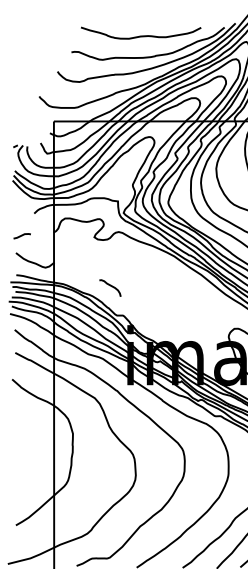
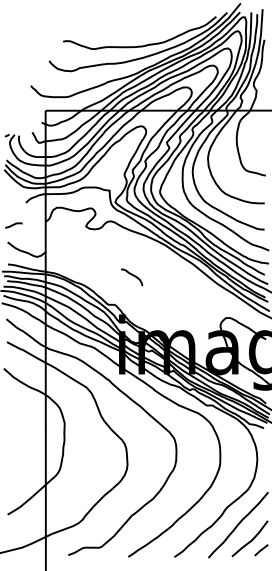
curve: (140, 35) -> (132, 24), removed
curve: (111, 287) -> (133, 276), moved

